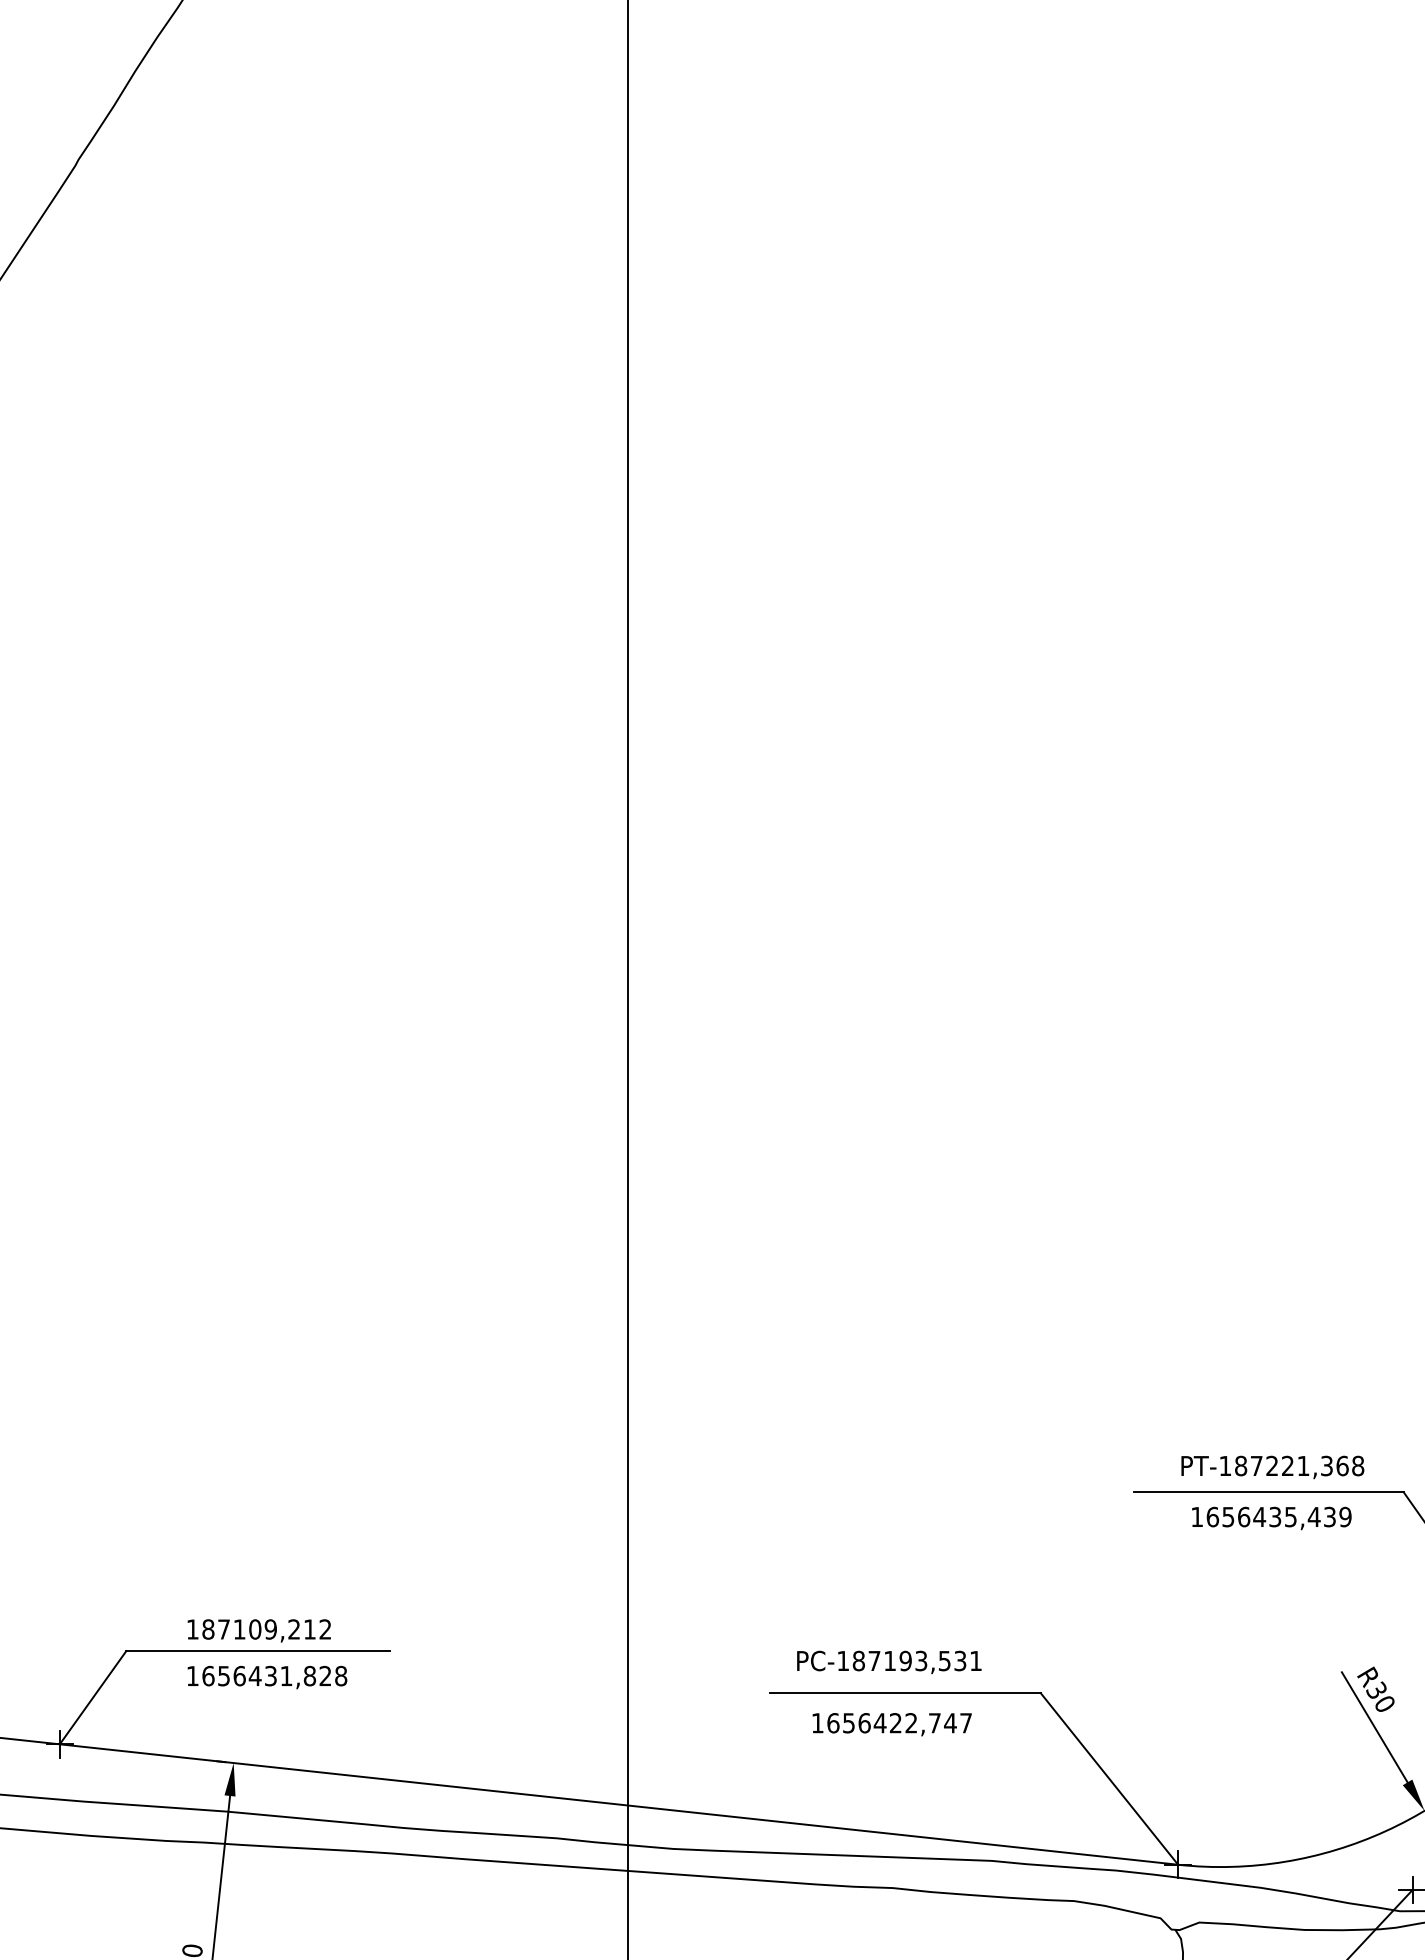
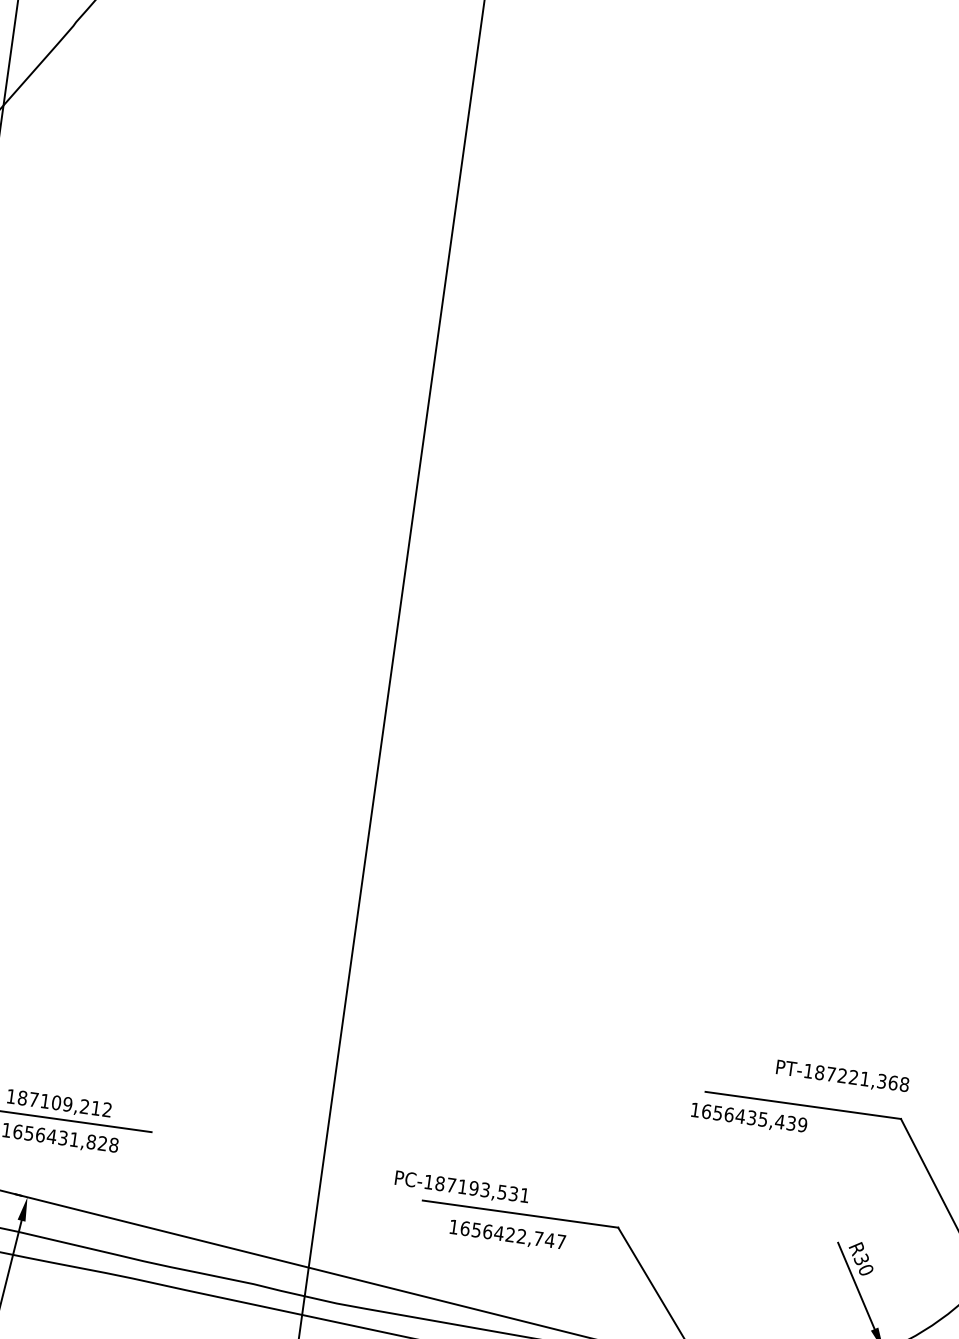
text: (1272, 1467) -> (842, 1077), moved
text: (1271, 1518) -> (748, 1118), moved
text: (889, 1662) -> (462, 1187), moved

